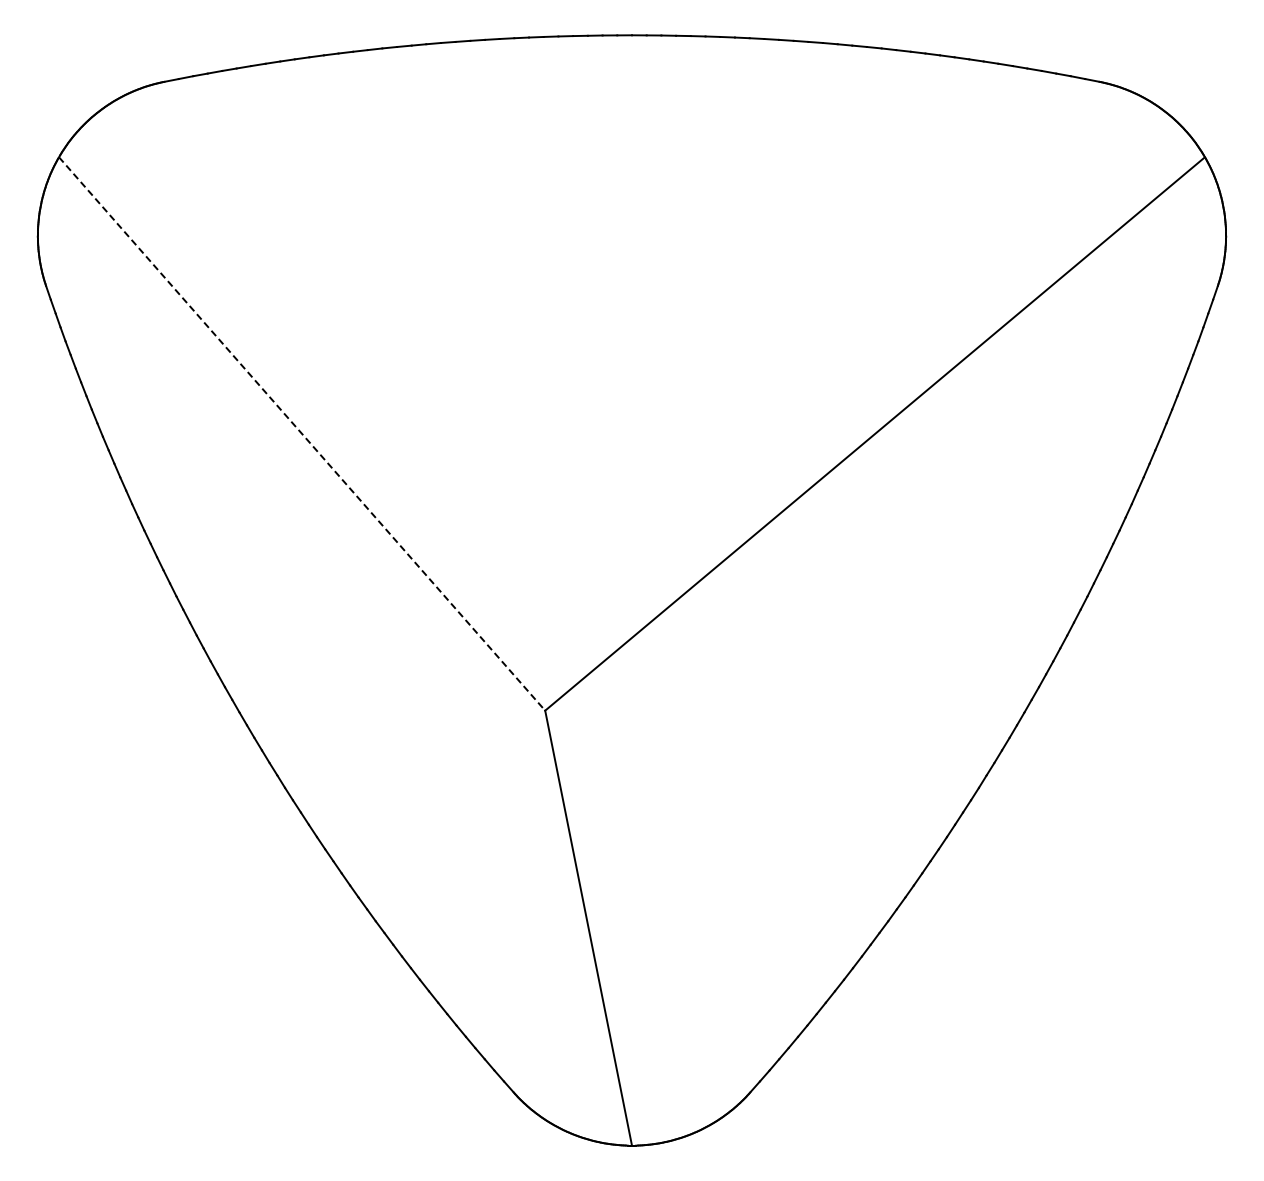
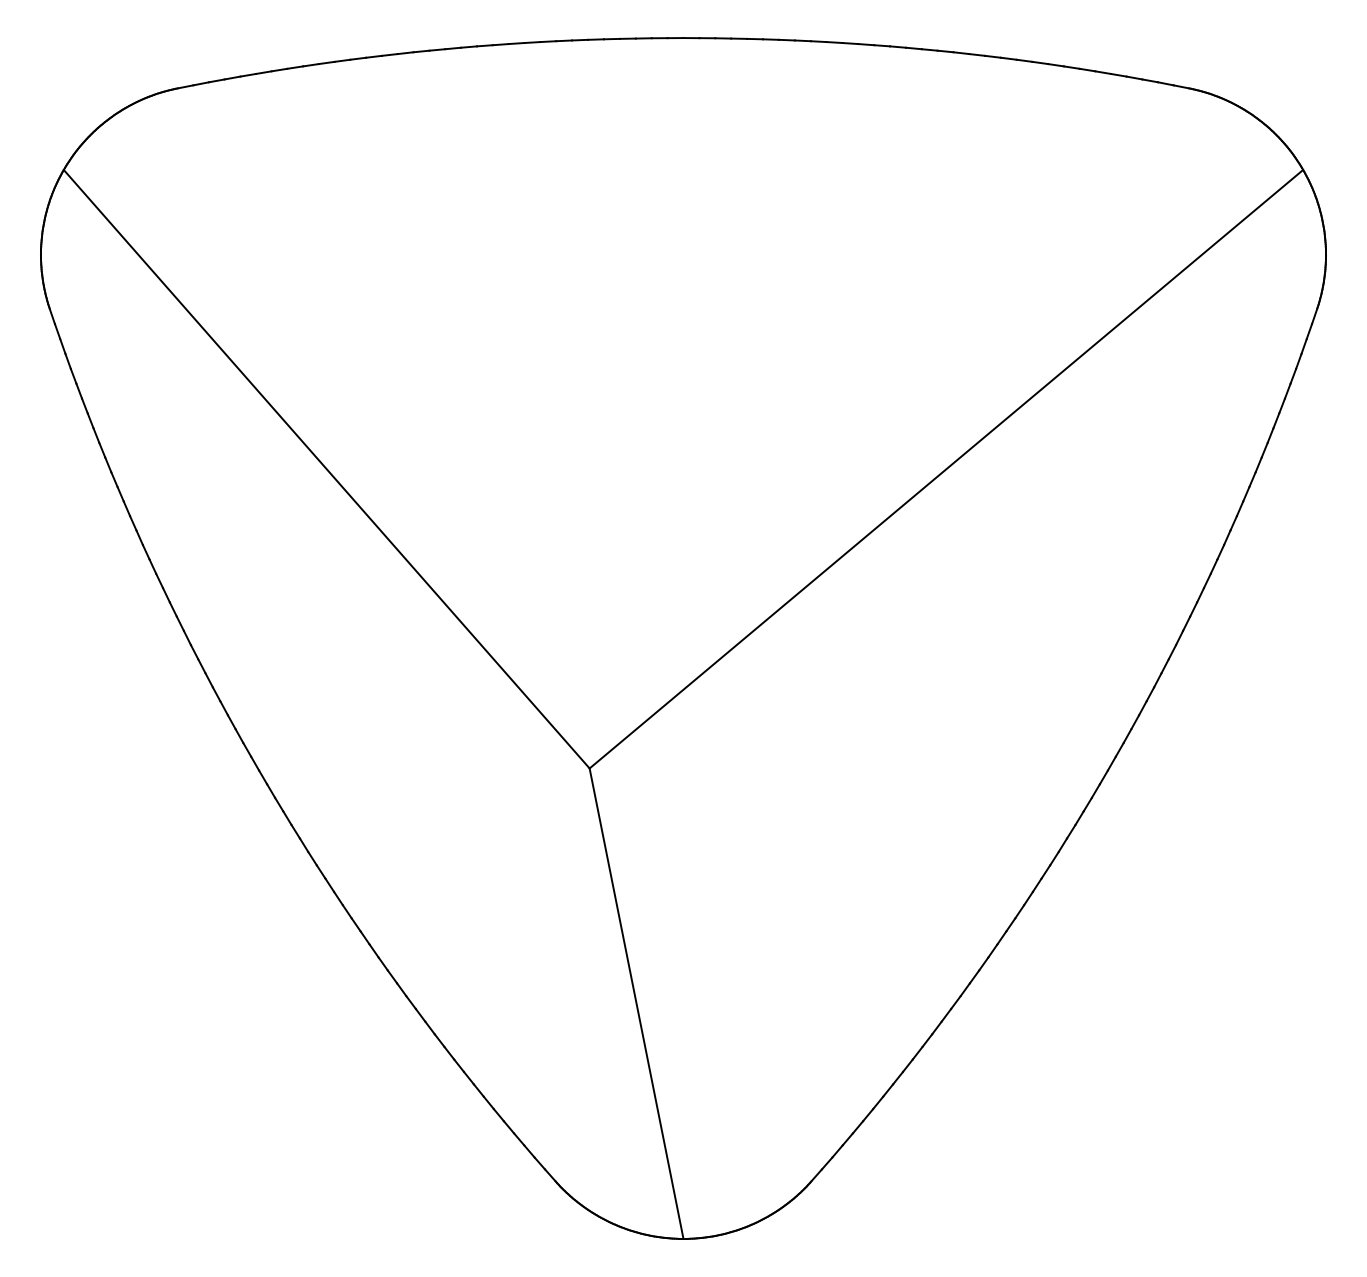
line: (302, 434) -> (327, 469), dashed -> solid

